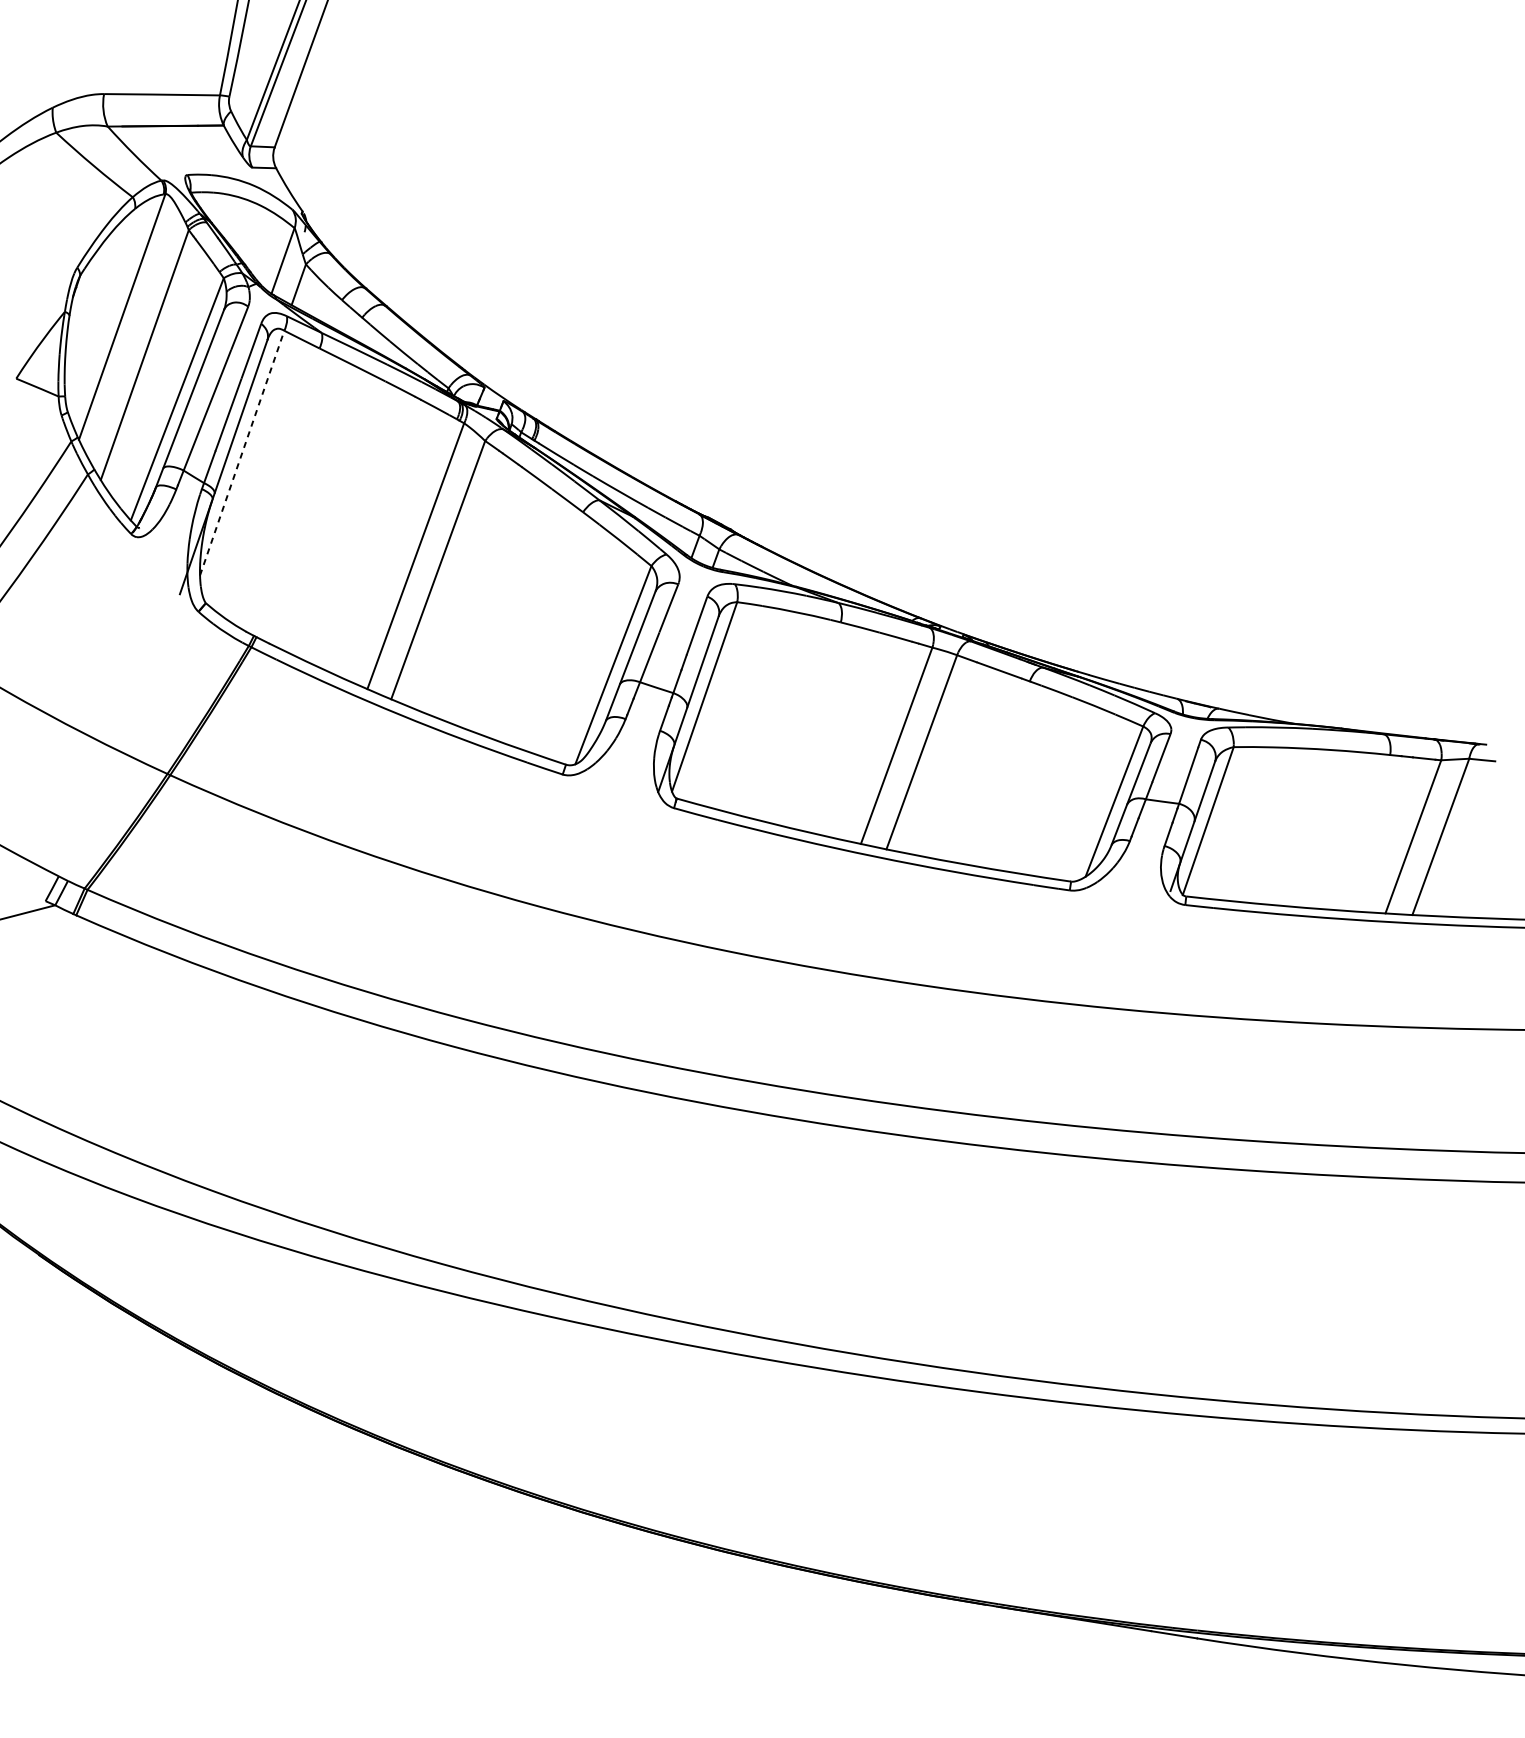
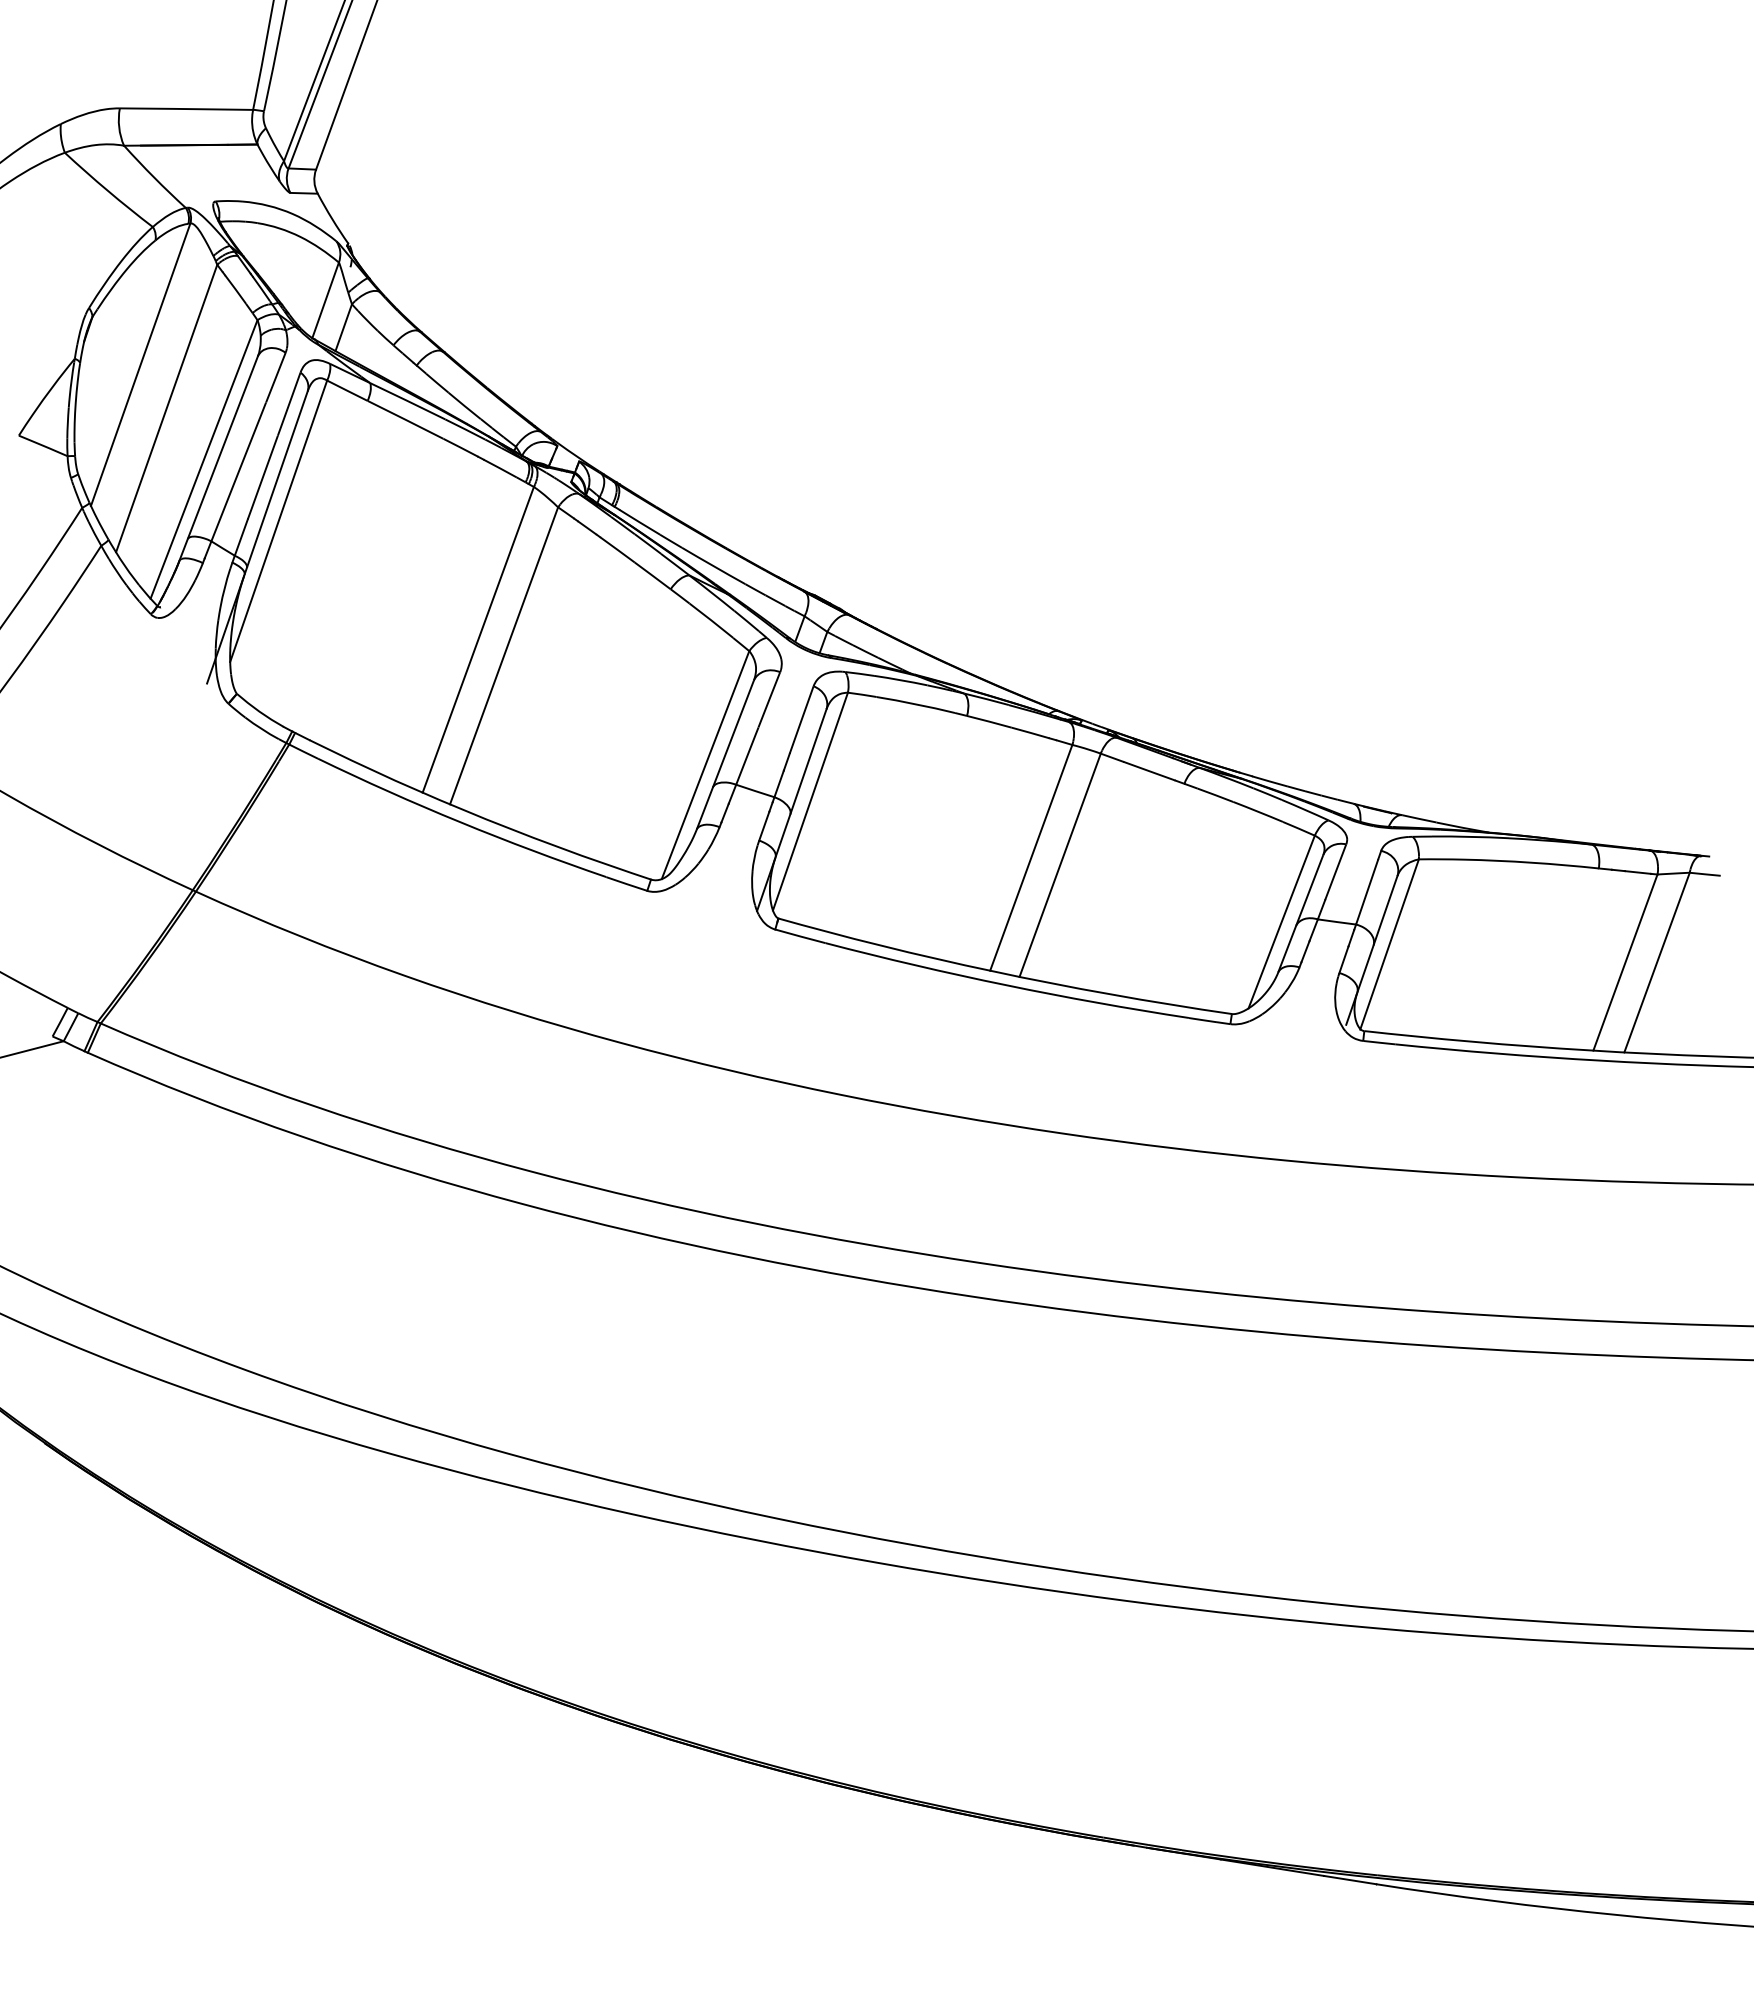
line: (242, 453) -> (278, 521), dashed -> solid

